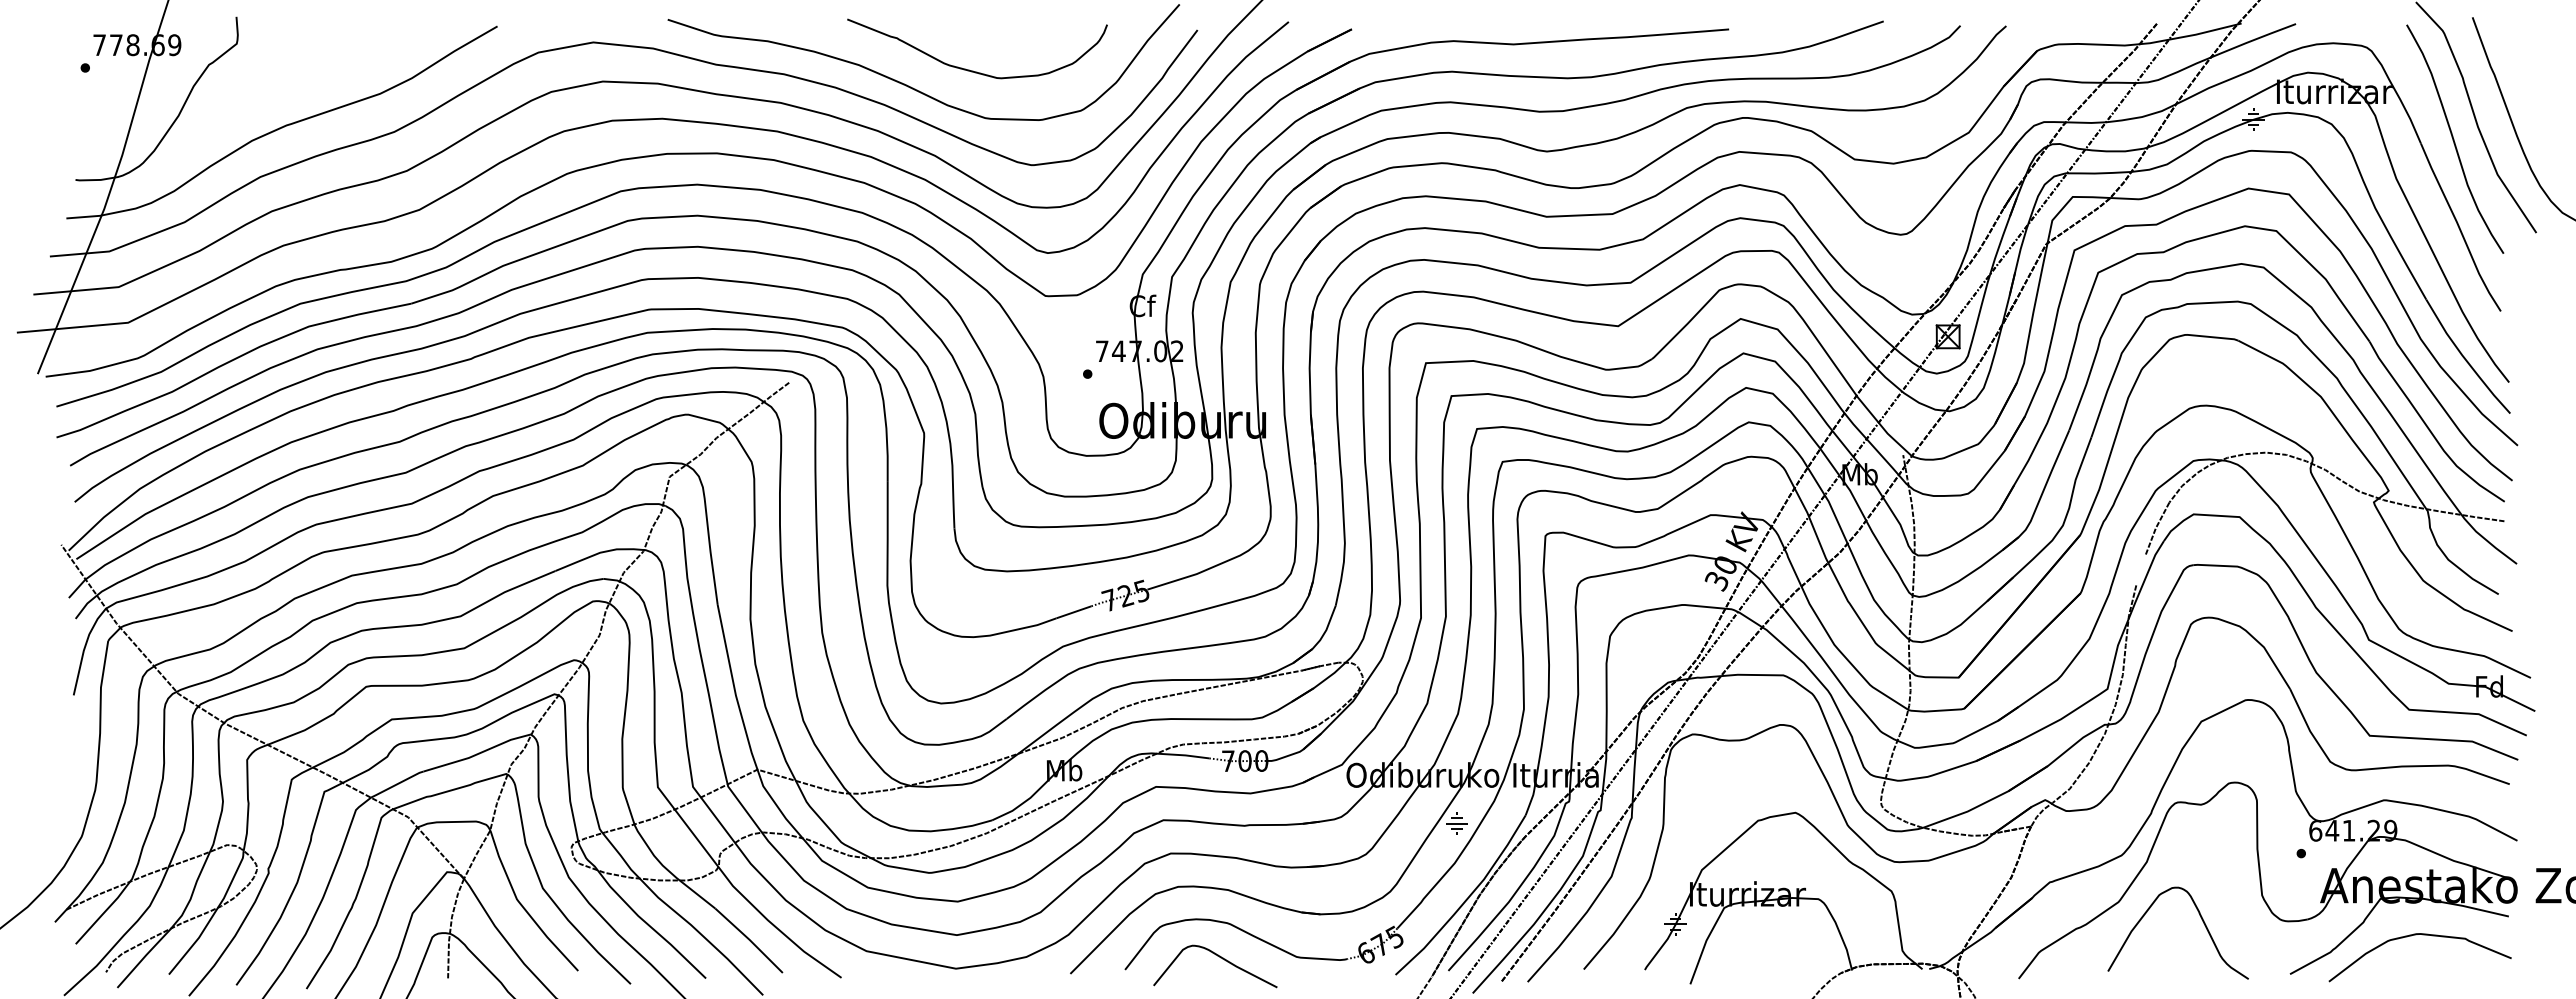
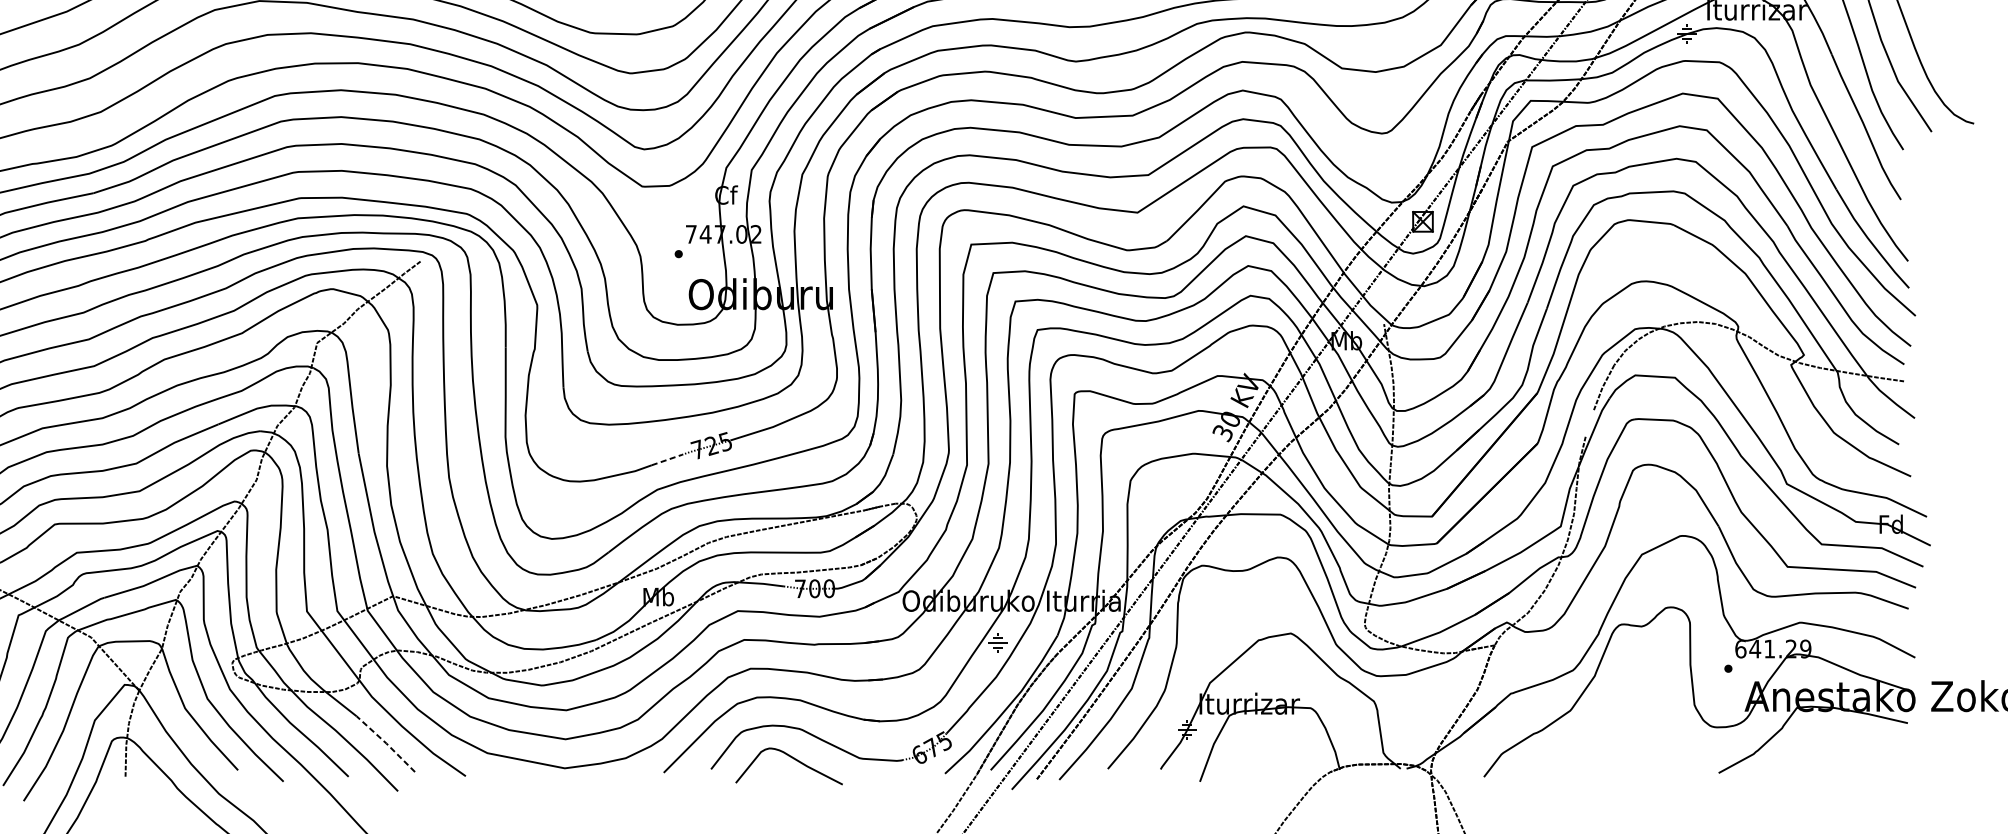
line: (1074, 612) -> (667, 460), solid -> dashed
curve: (2201, 919) -> (1642, 725), removed
curve: (2416, 935) -> (1828, 739), removed
line: (749, 940) -> (386, 743), solid -> dashed

